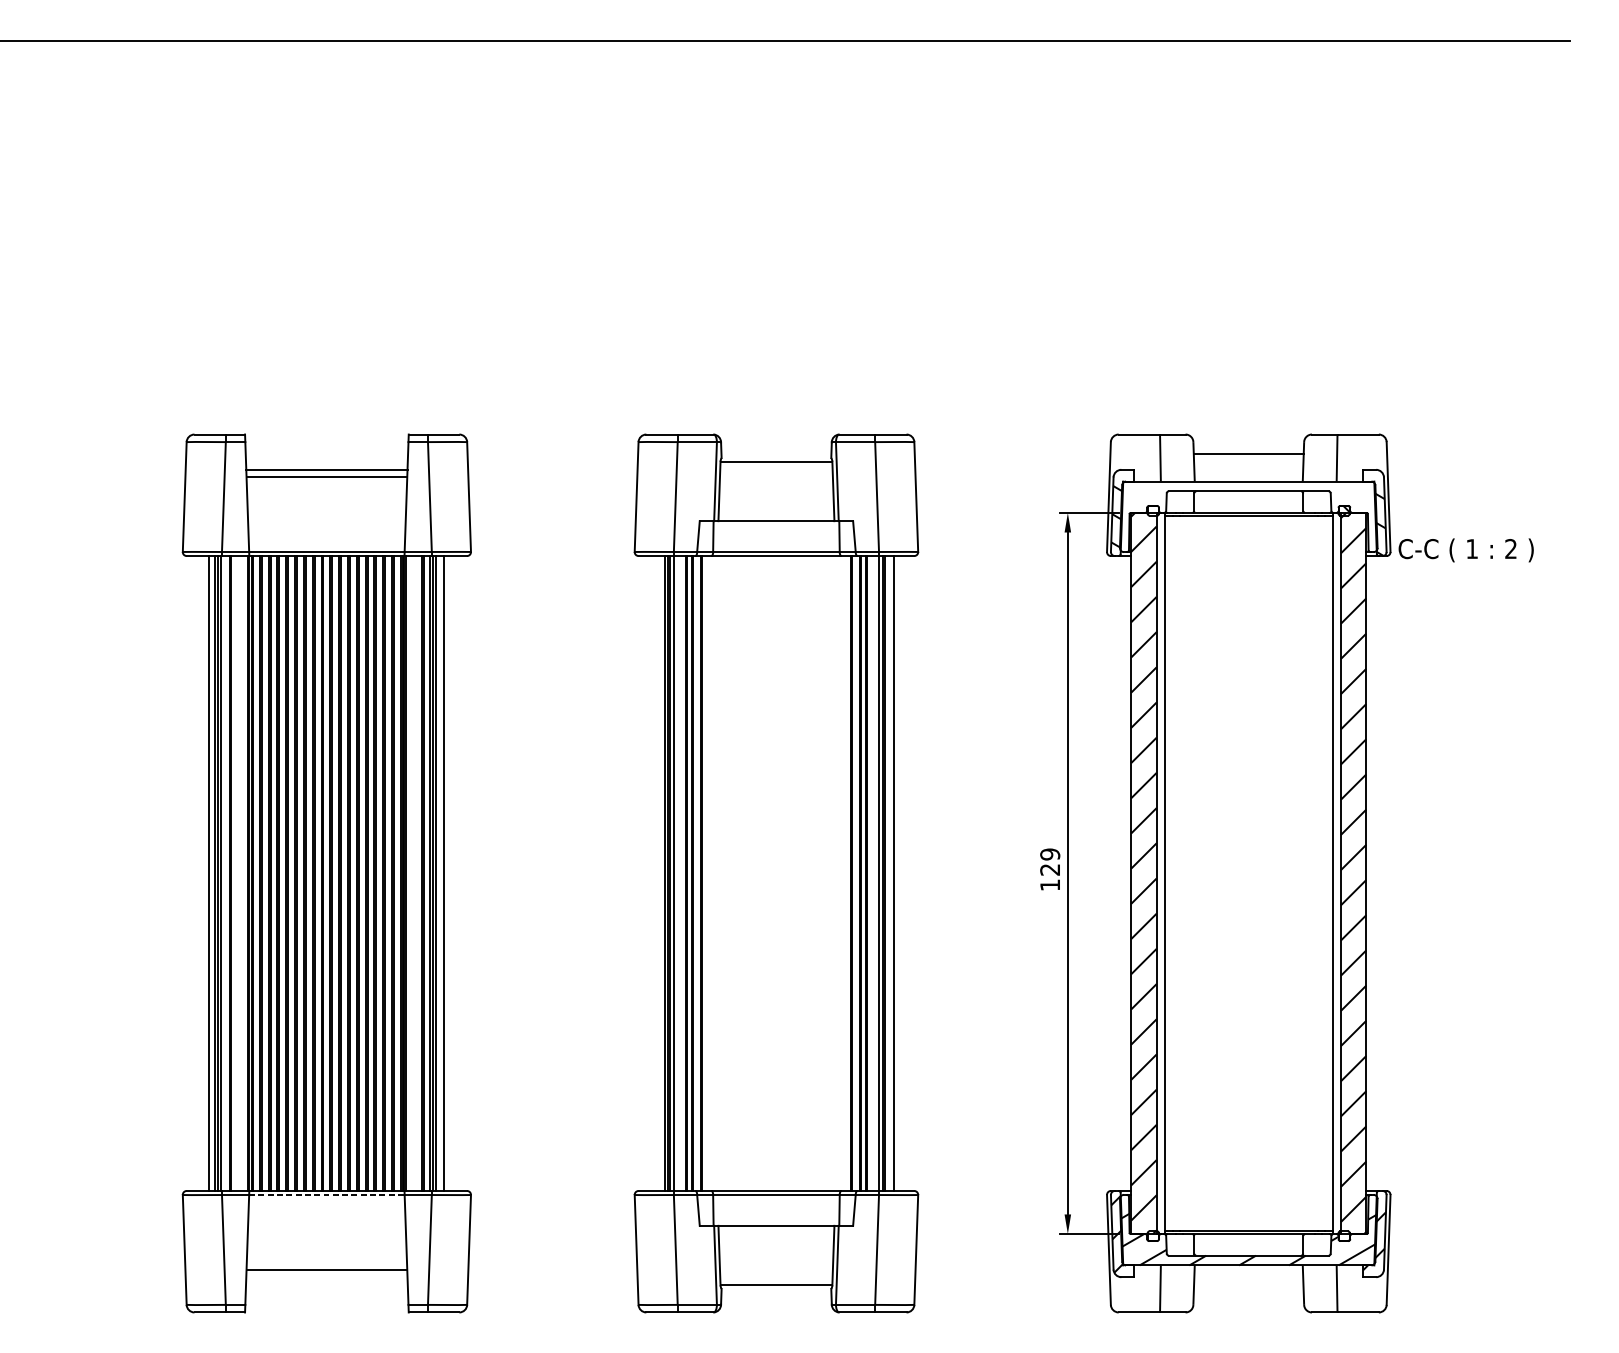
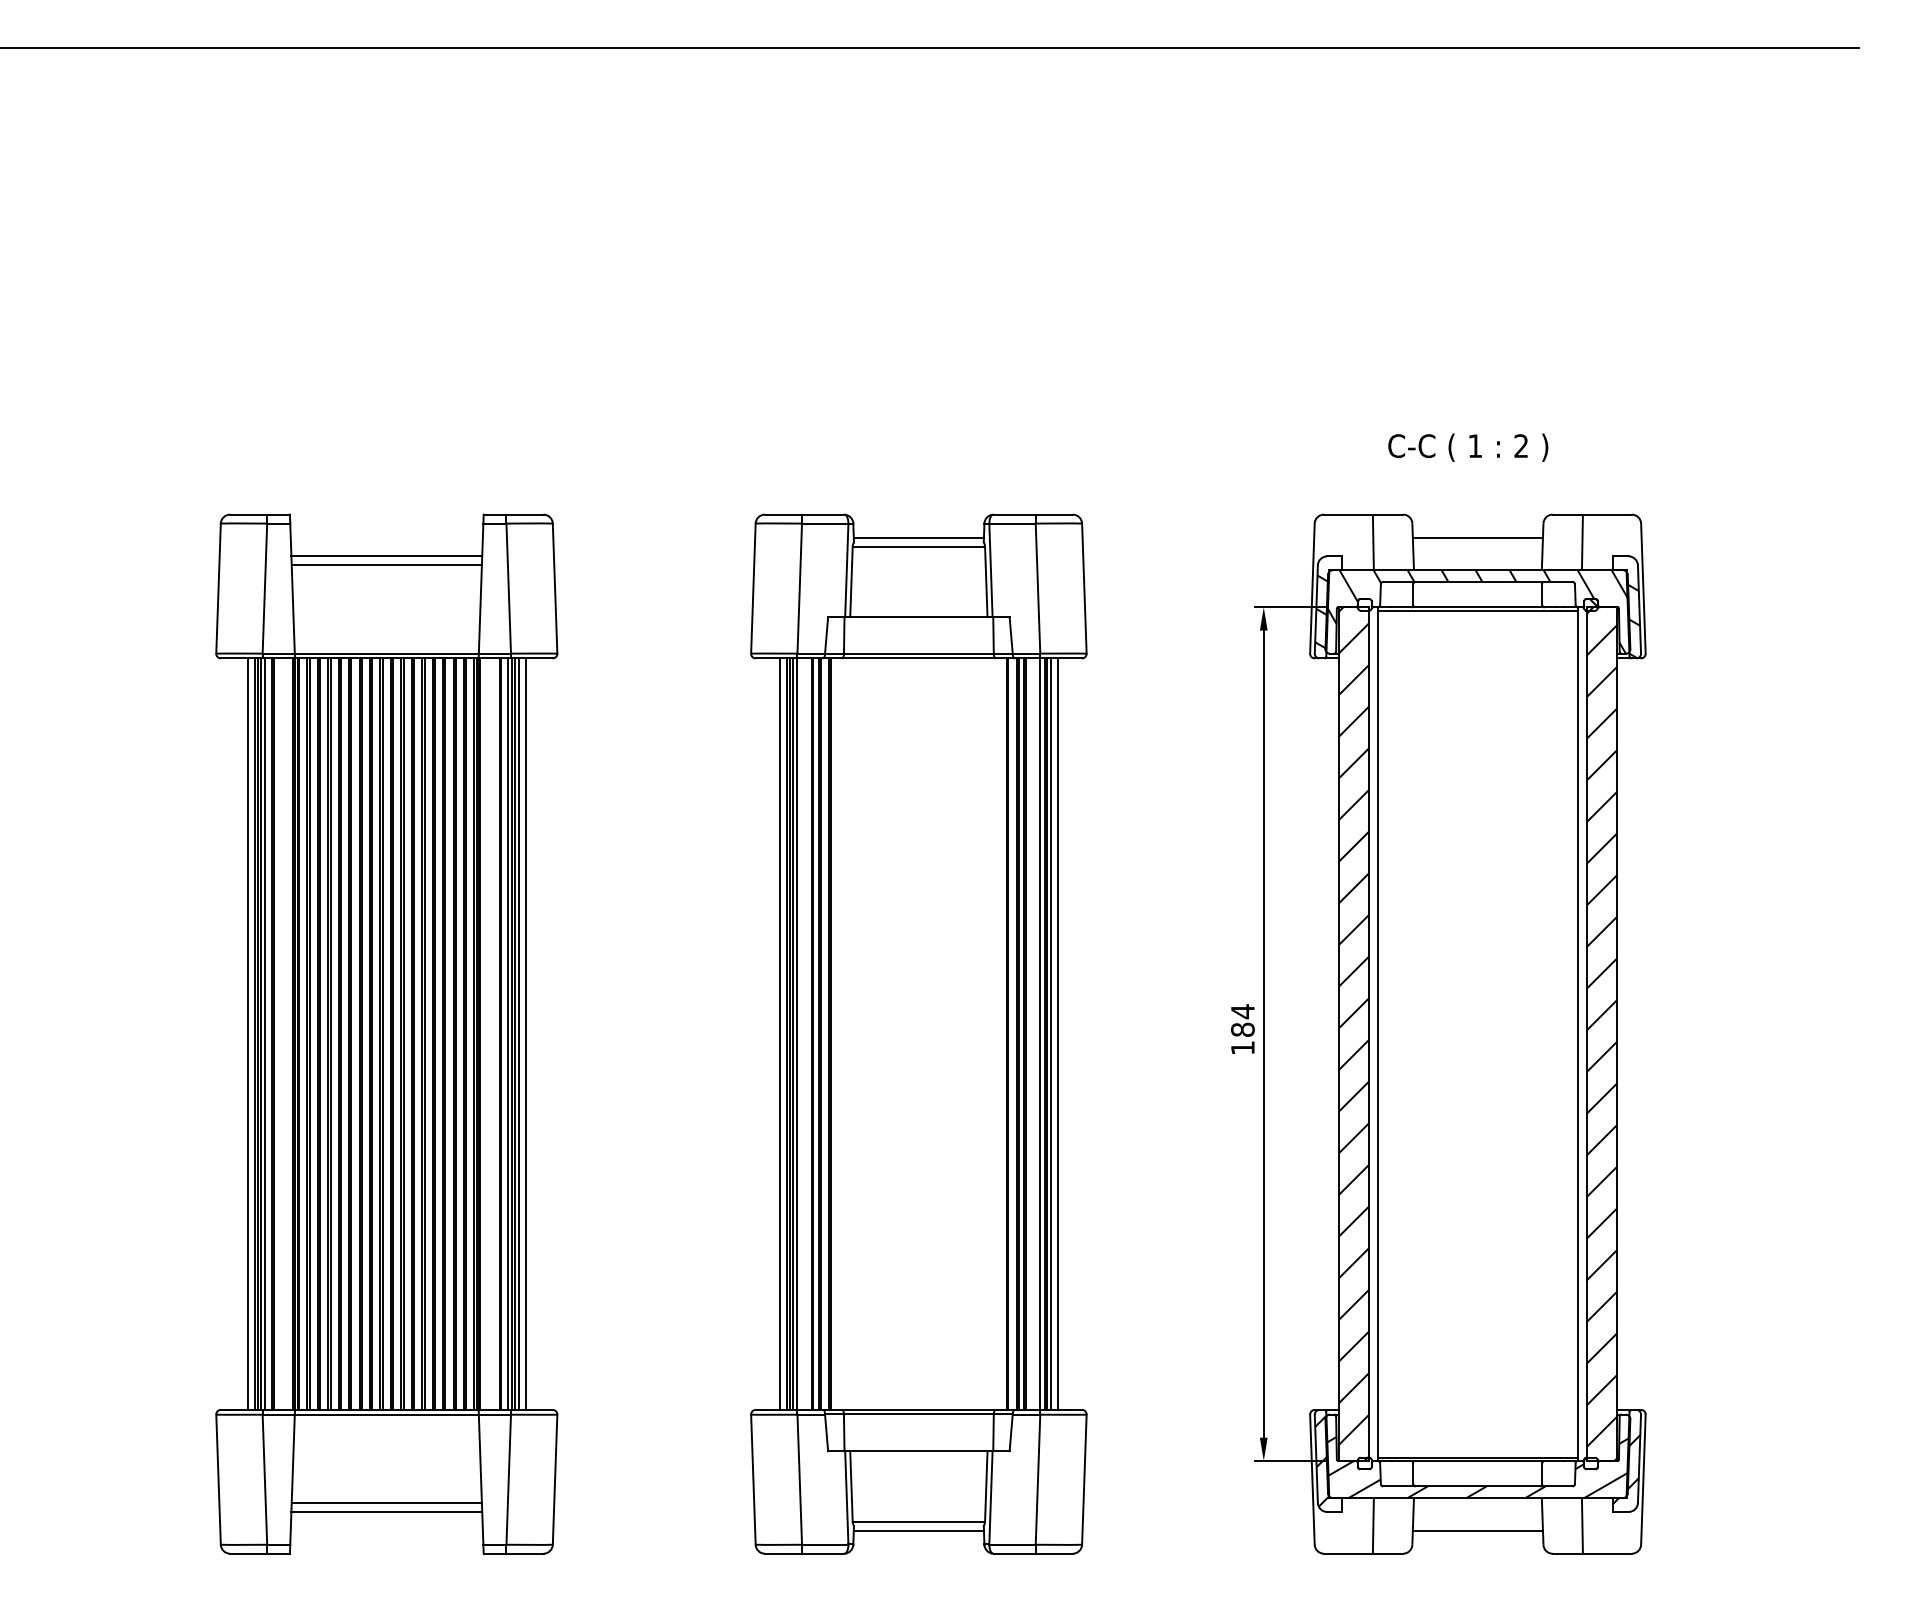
line: (776, 453) -> (918, 537), added
hatch: (1248, 516) -> (1477, 611), added
text: (1466, 550) -> (1468, 447), moved
text: (1049, 861) -> (1242, 1020), 129 -> 184
line: (224, 872) -> (265, 1033), added
line: (439, 872) -> (519, 1033), added
line: (658, 872) -> (779, 1033), added
line: (888, 872) -> (1051, 1033), added
line: (327, 1194) -> (387, 1414), dashed -> solid
line: (326, 1276) -> (386, 1511), added
line: (776, 1292) -> (918, 1530), added
line: (1248, 1292) -> (1477, 1530), added

